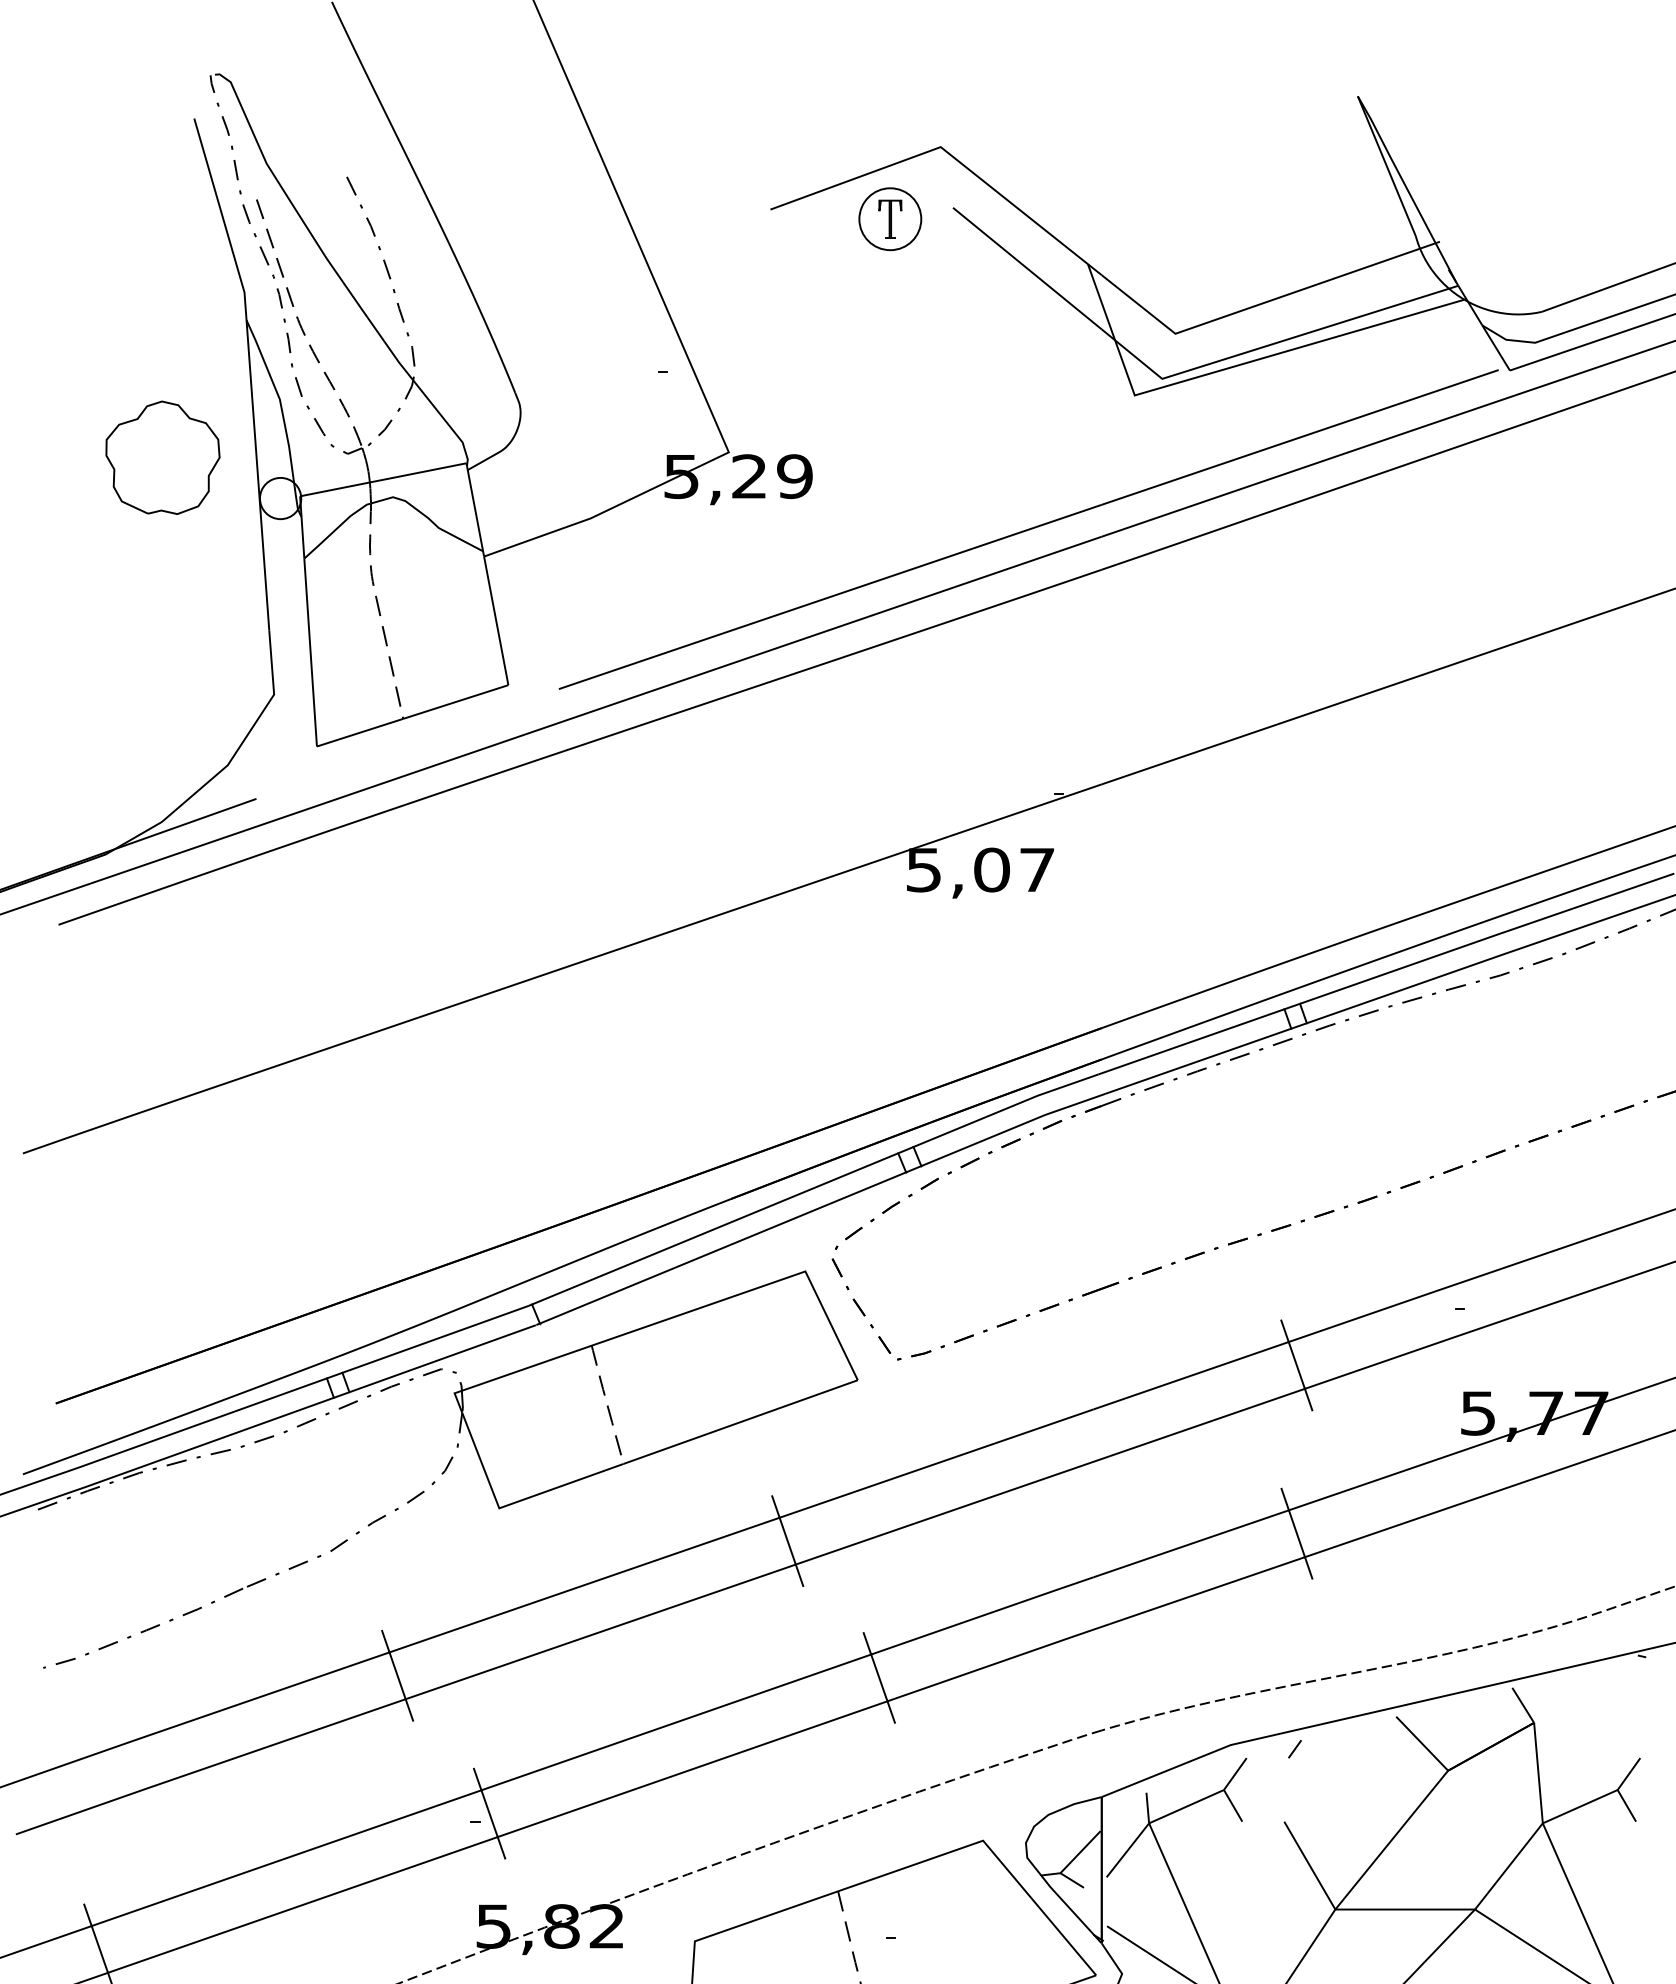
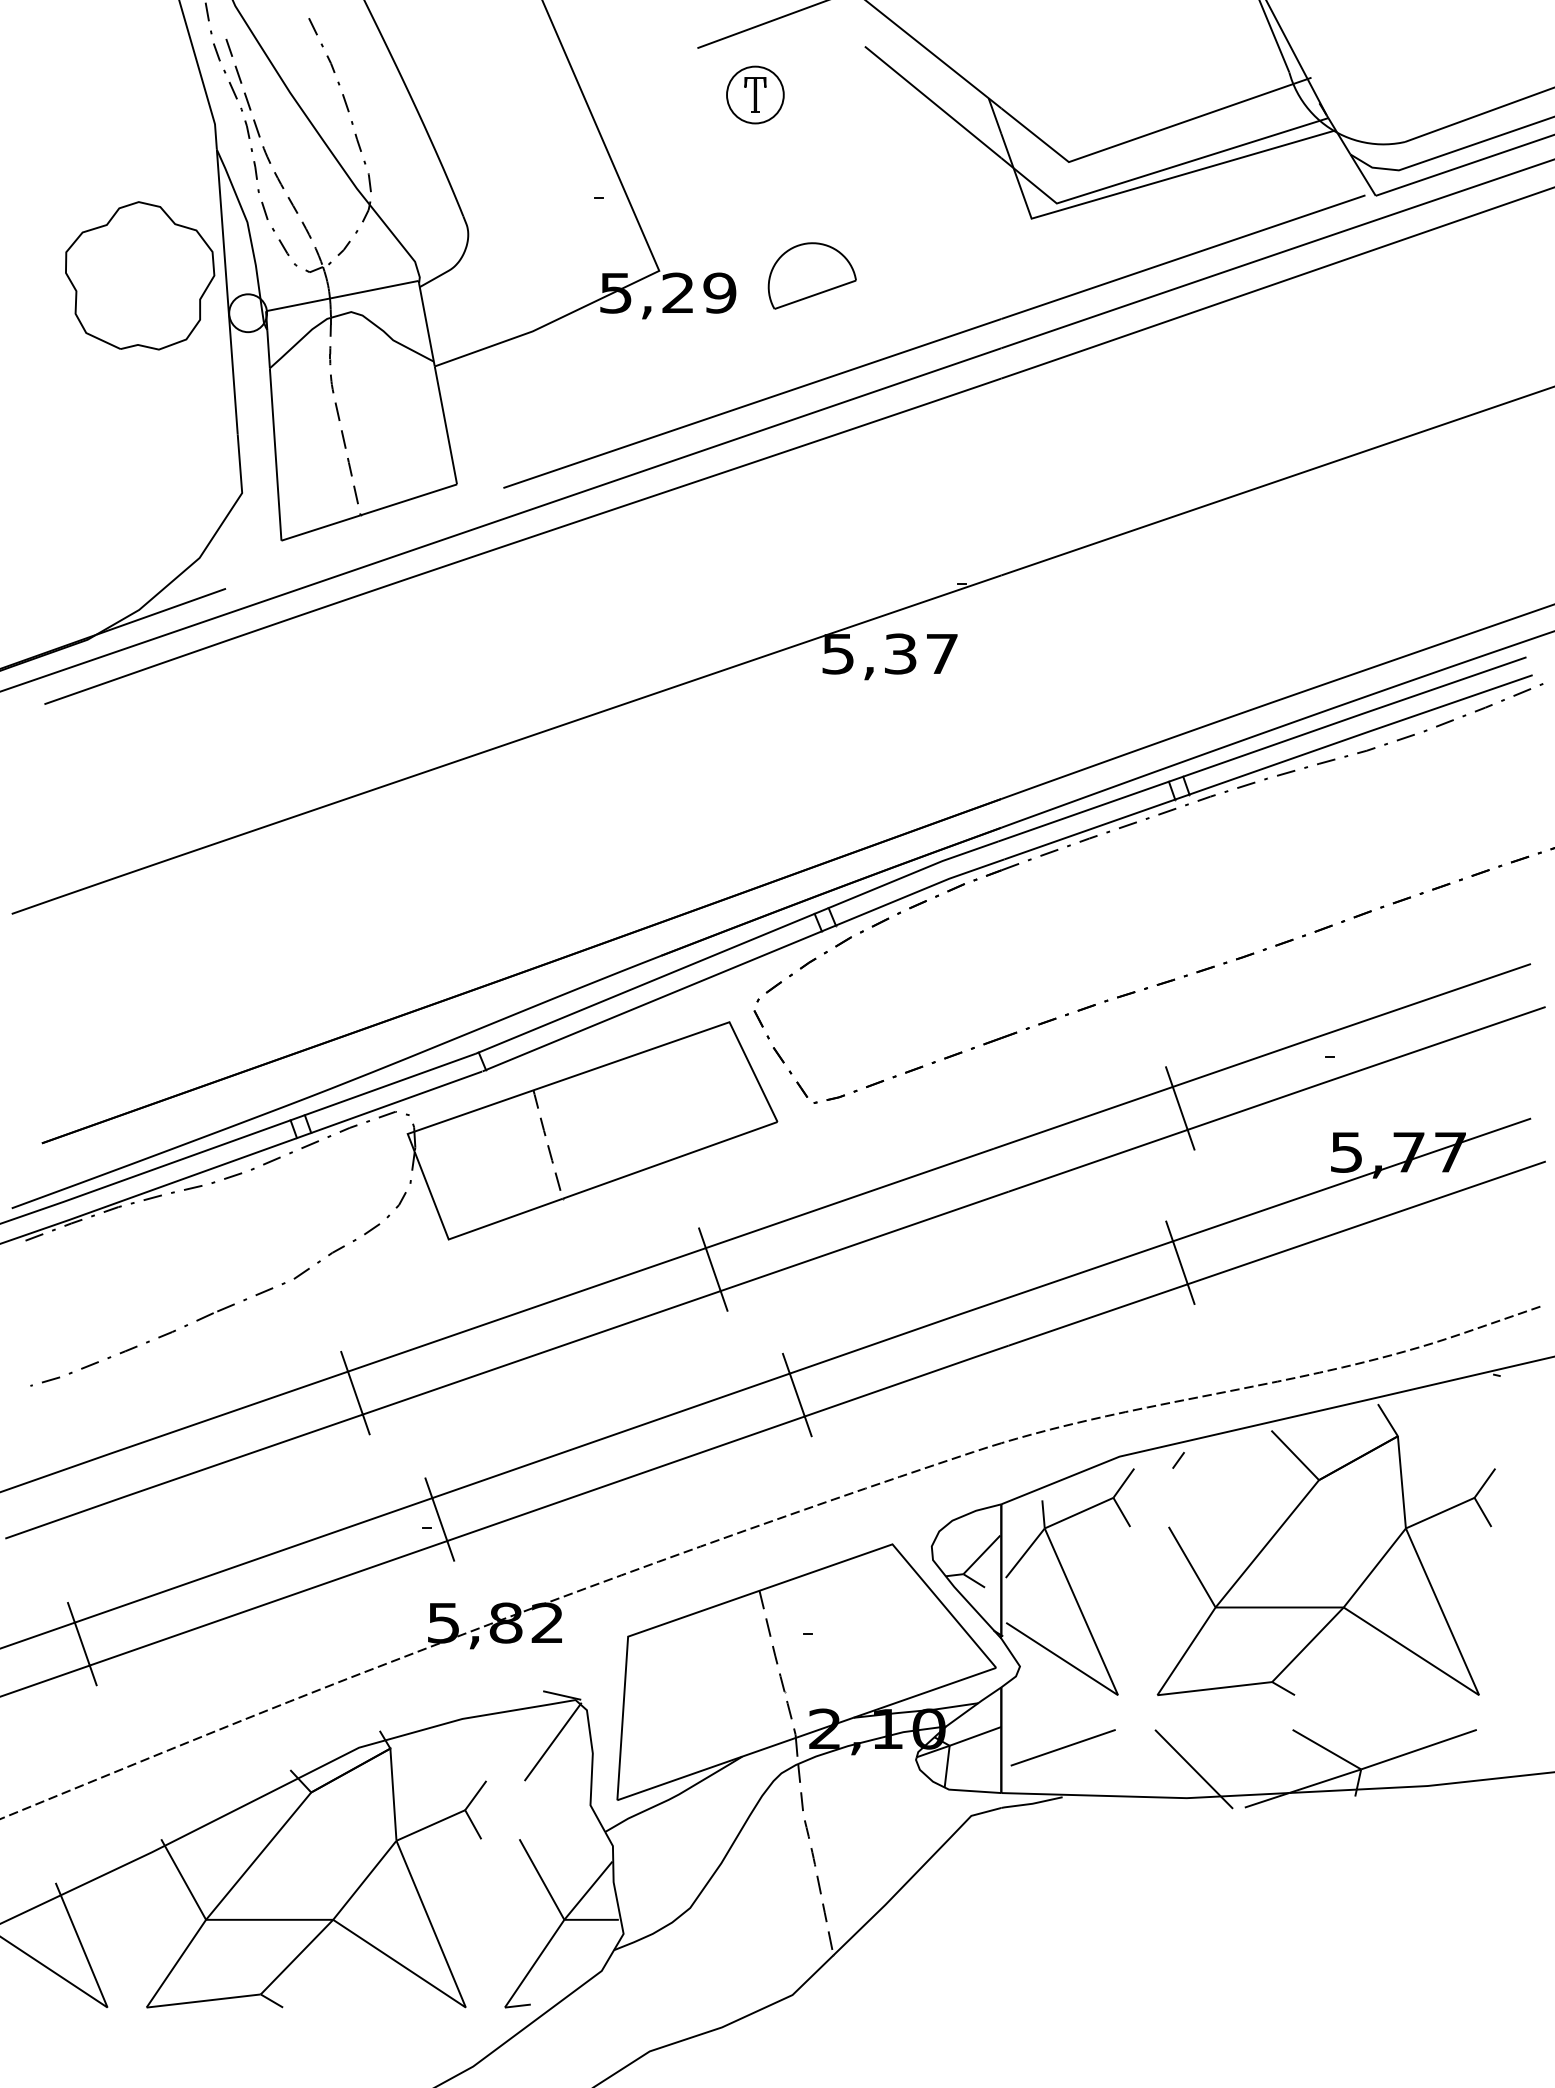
part: (890, 218) -> (755, 94), moved
part: (163, 457) -> (140, 275), size x1.43
part: (894, 457) -> (811, 275), added
text: (991, 869) -> (900, 653), 5,07 -> 5,37

